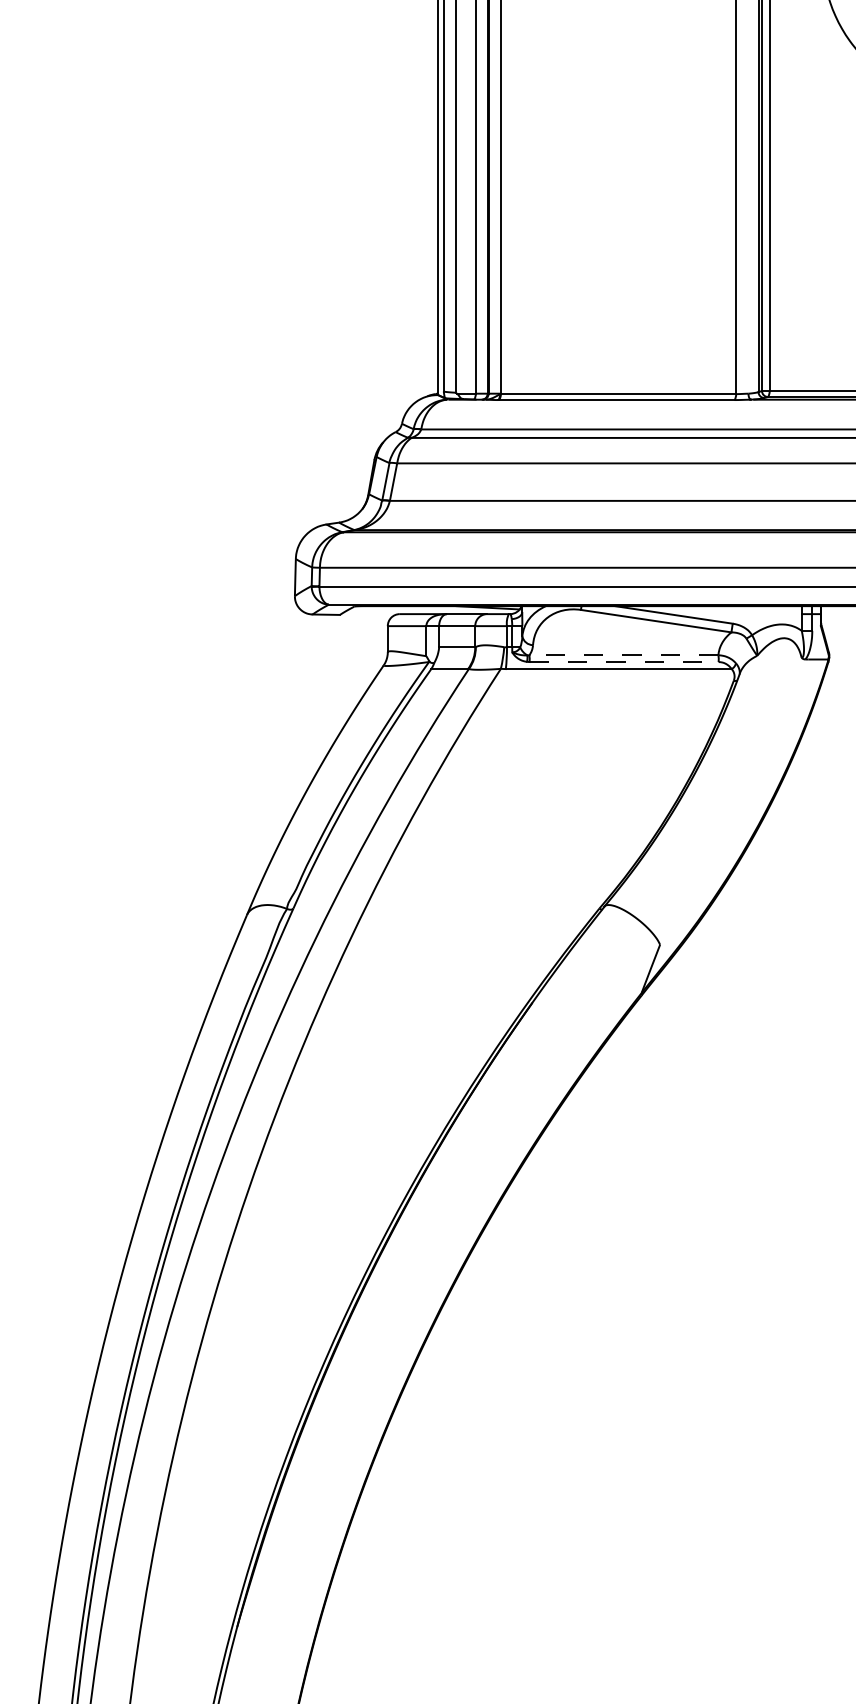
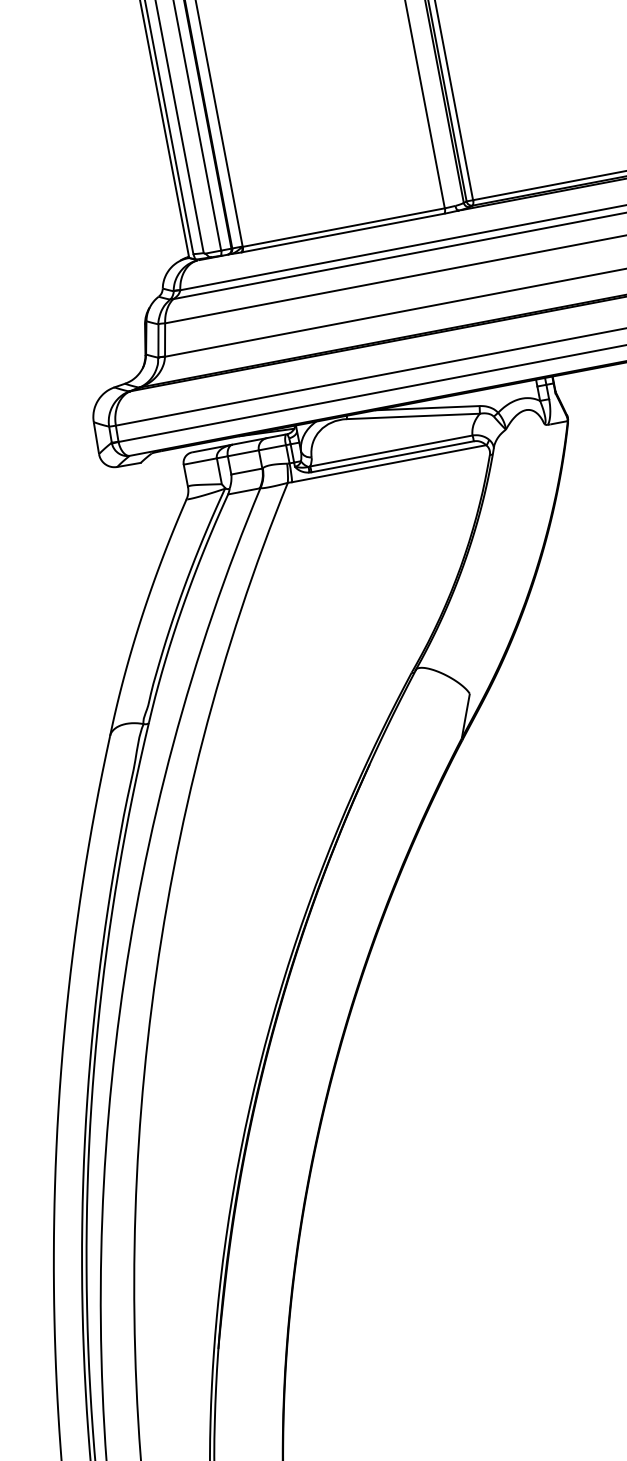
line: (623, 655) -> (391, 451), dashed -> solid
line: (624, 662) -> (393, 457), dashed -> solid

